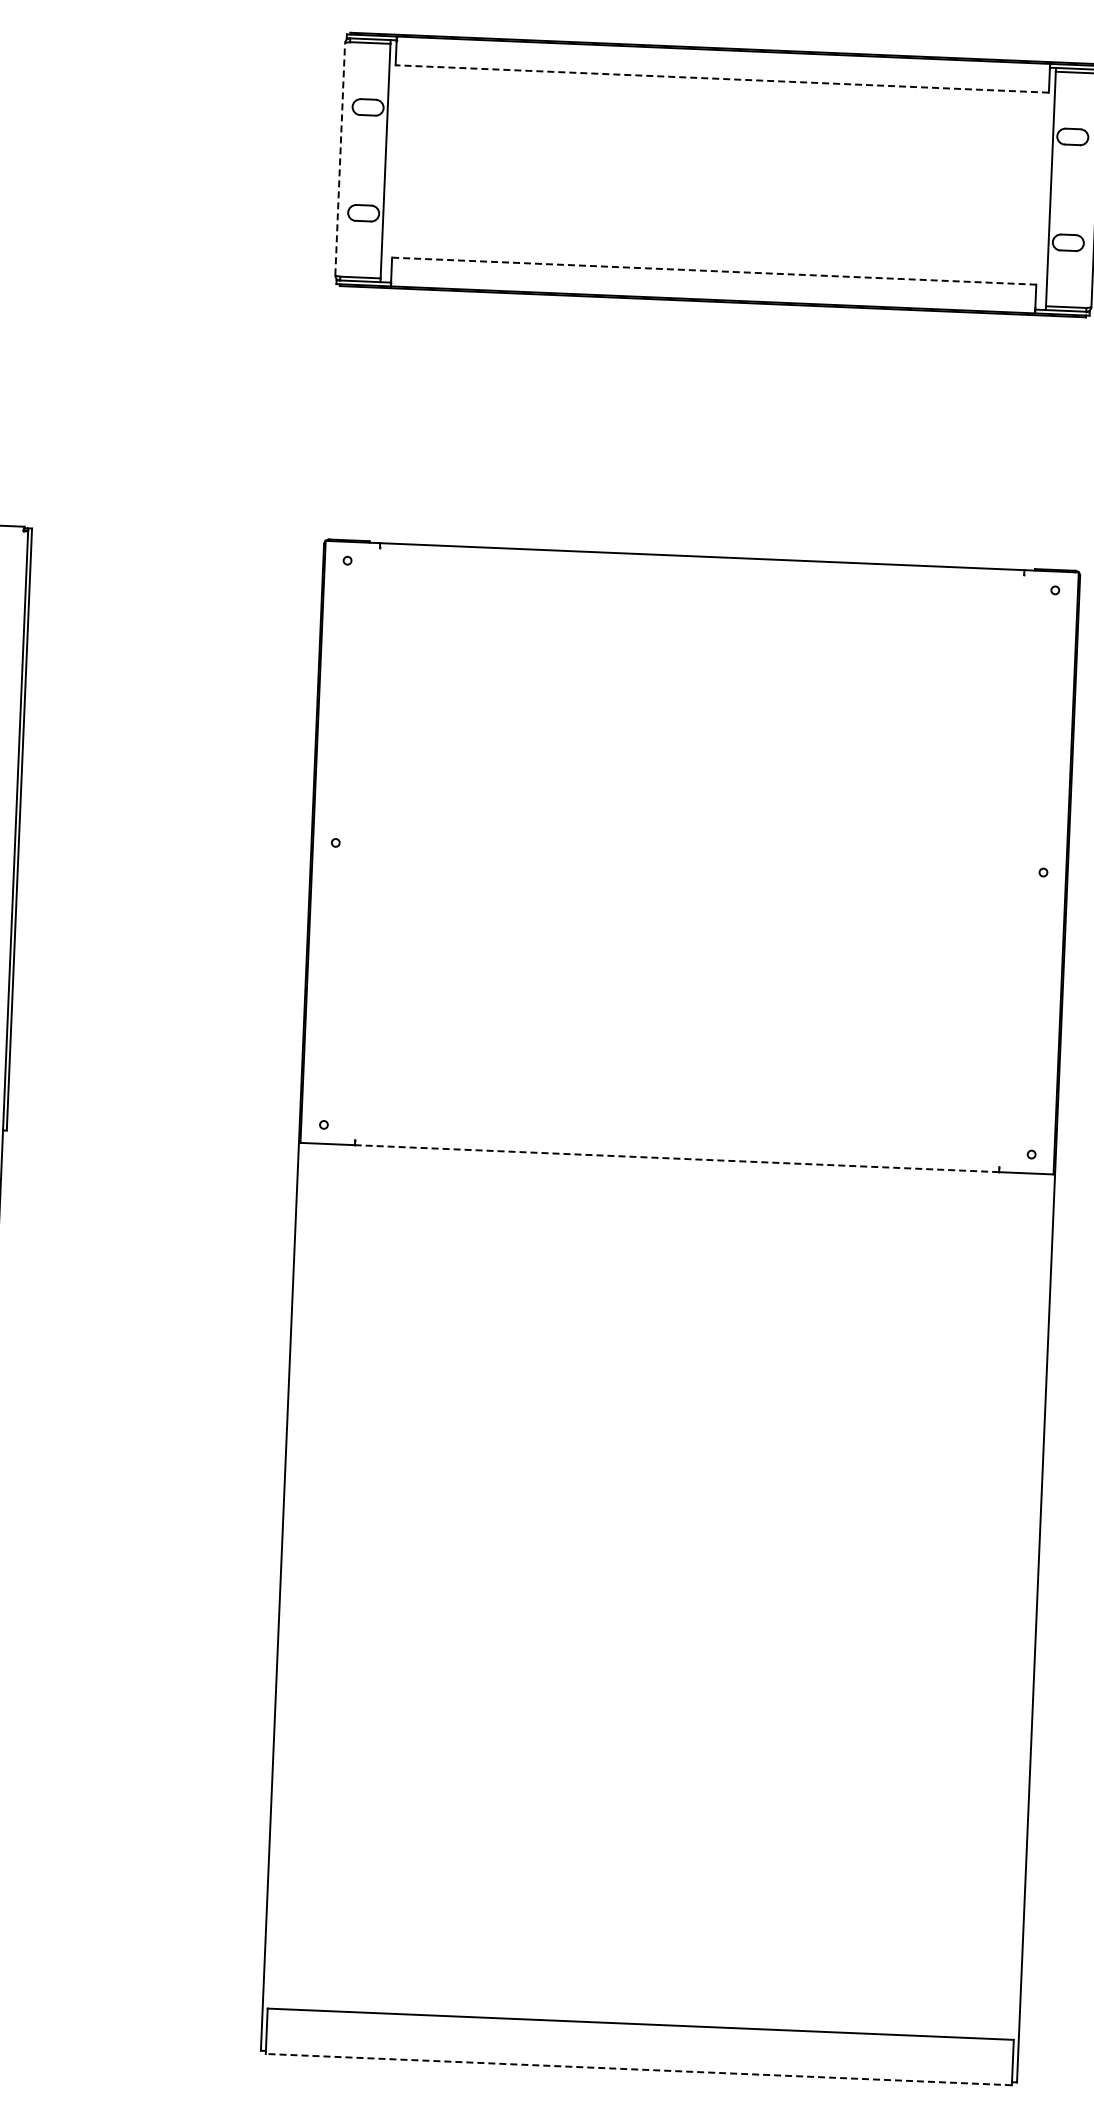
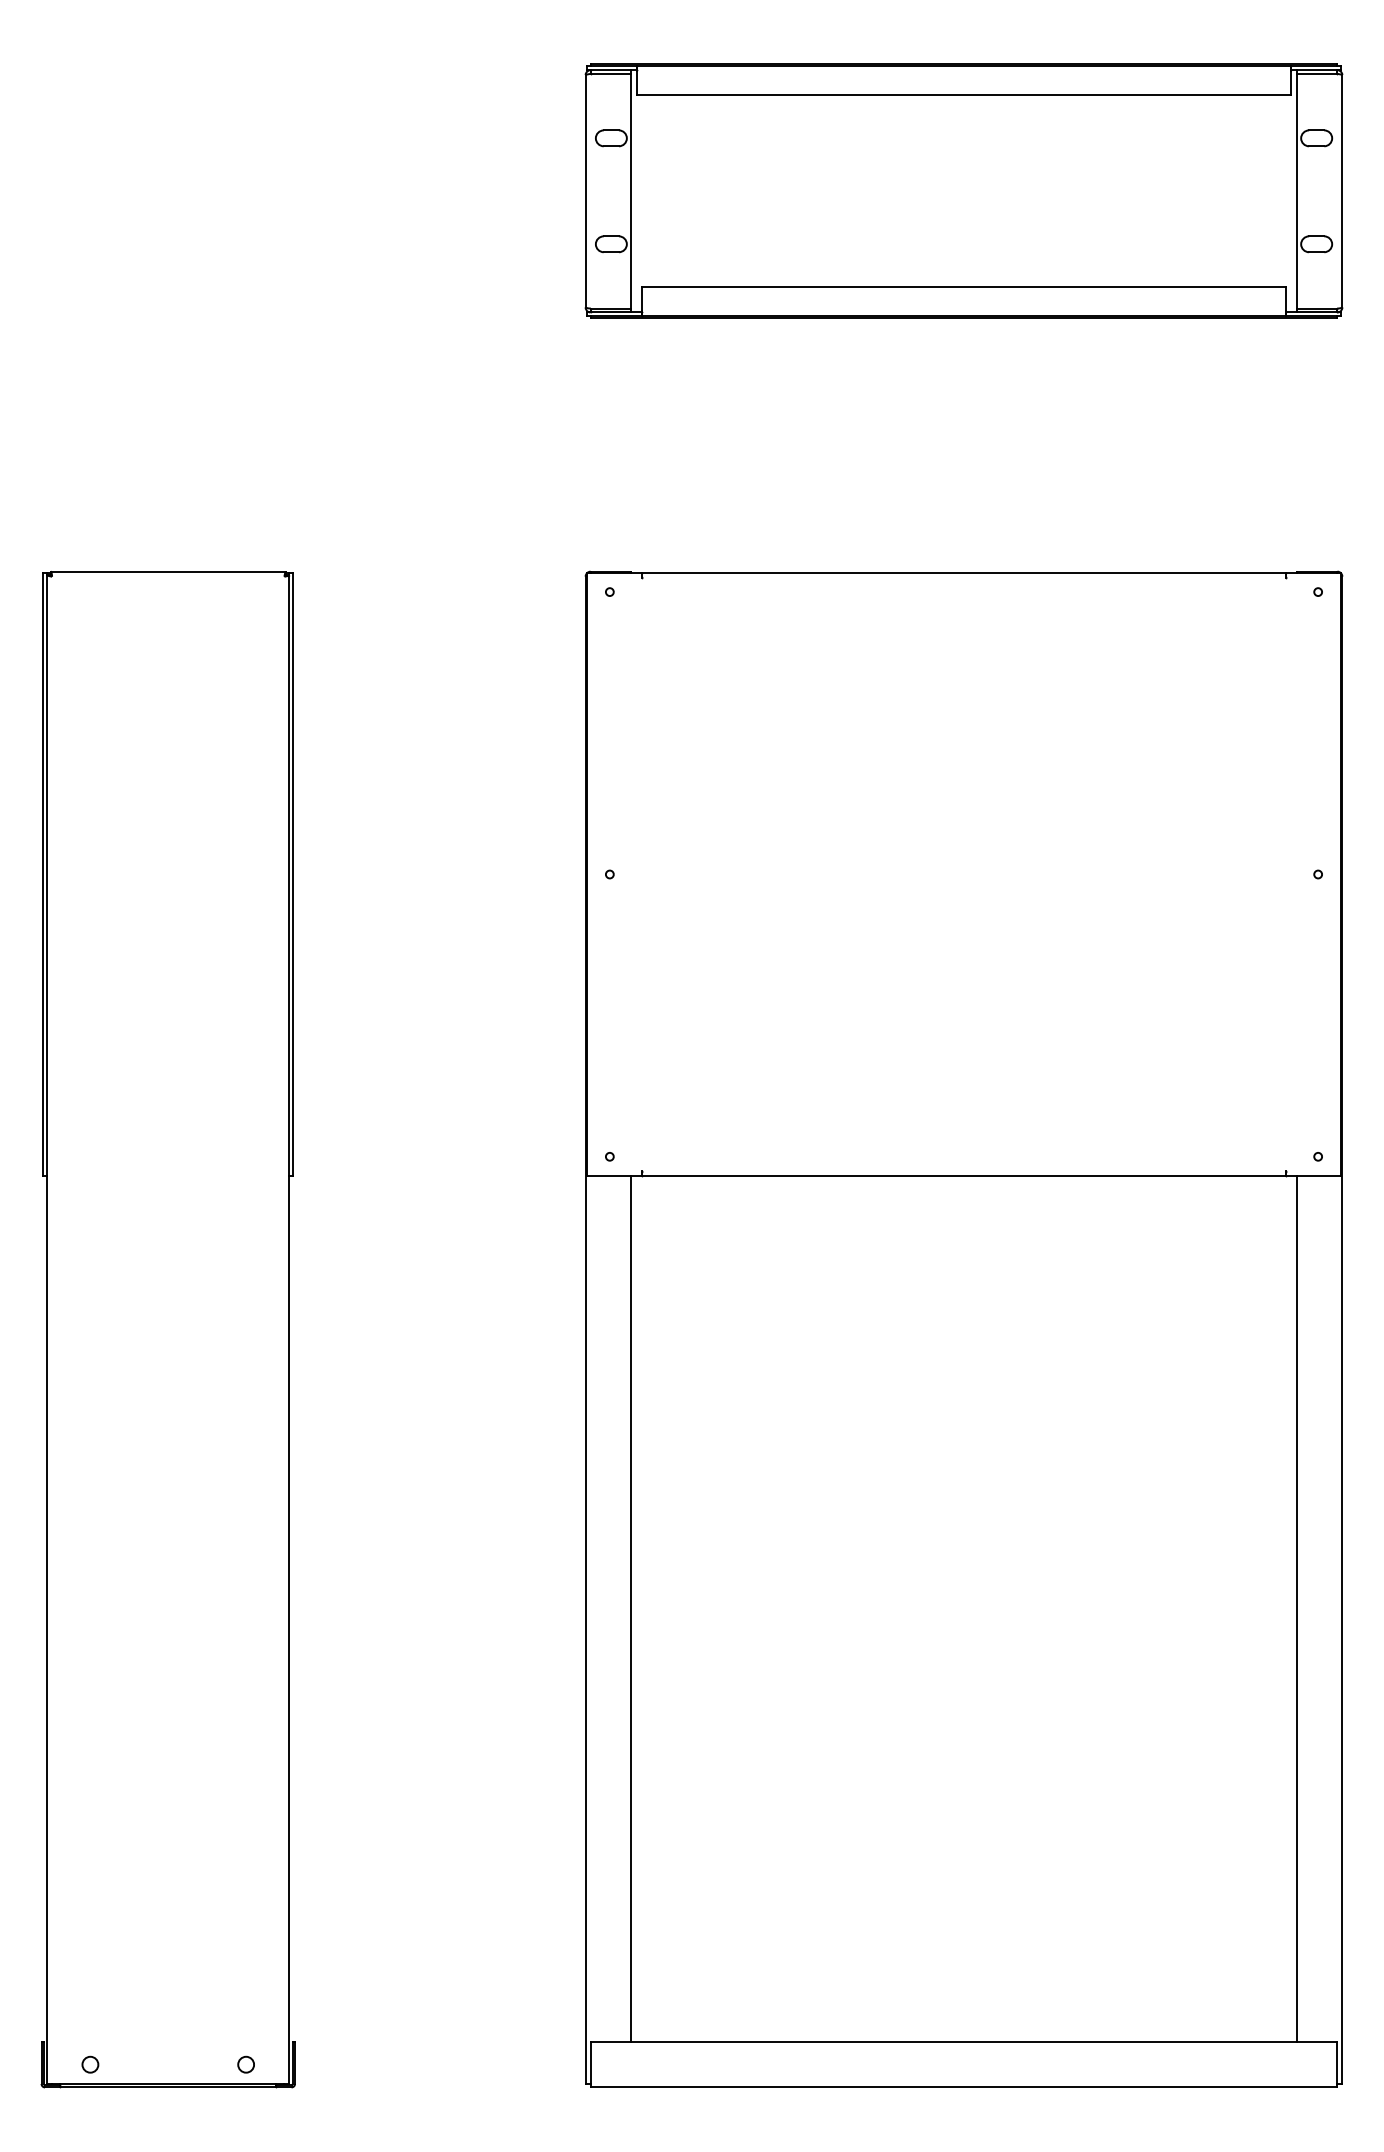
line: (722, 79) -> (964, 95), dashed -> solid
line: (340, 158) -> (585, 190), dashed -> solid
line: (714, 271) -> (964, 287), dashed -> solid
line: (676, 1158) -> (963, 1175), dashed -> solid
line: (326, 1577) -> (631, 1608), added
line: (991, 1605) -> (1296, 1608), added
line: (638, 2069) -> (963, 2087), dashed -> solid

